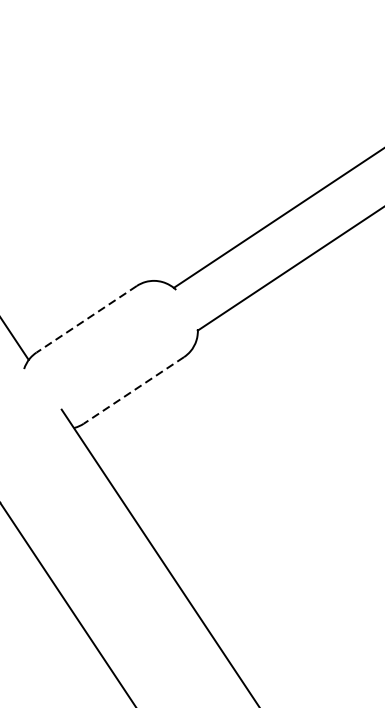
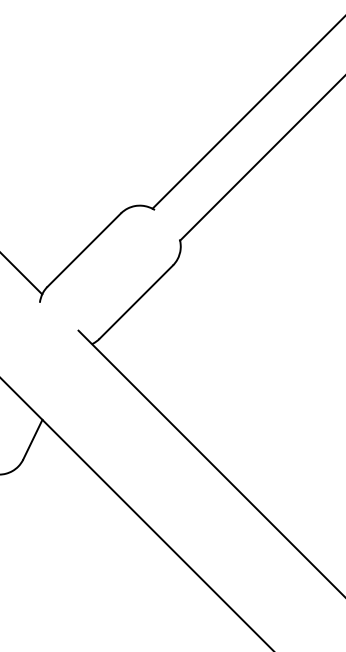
line: (86, 319) -> (84, 250), dashed -> solid
line: (134, 390) -> (136, 302), dashed -> solid

